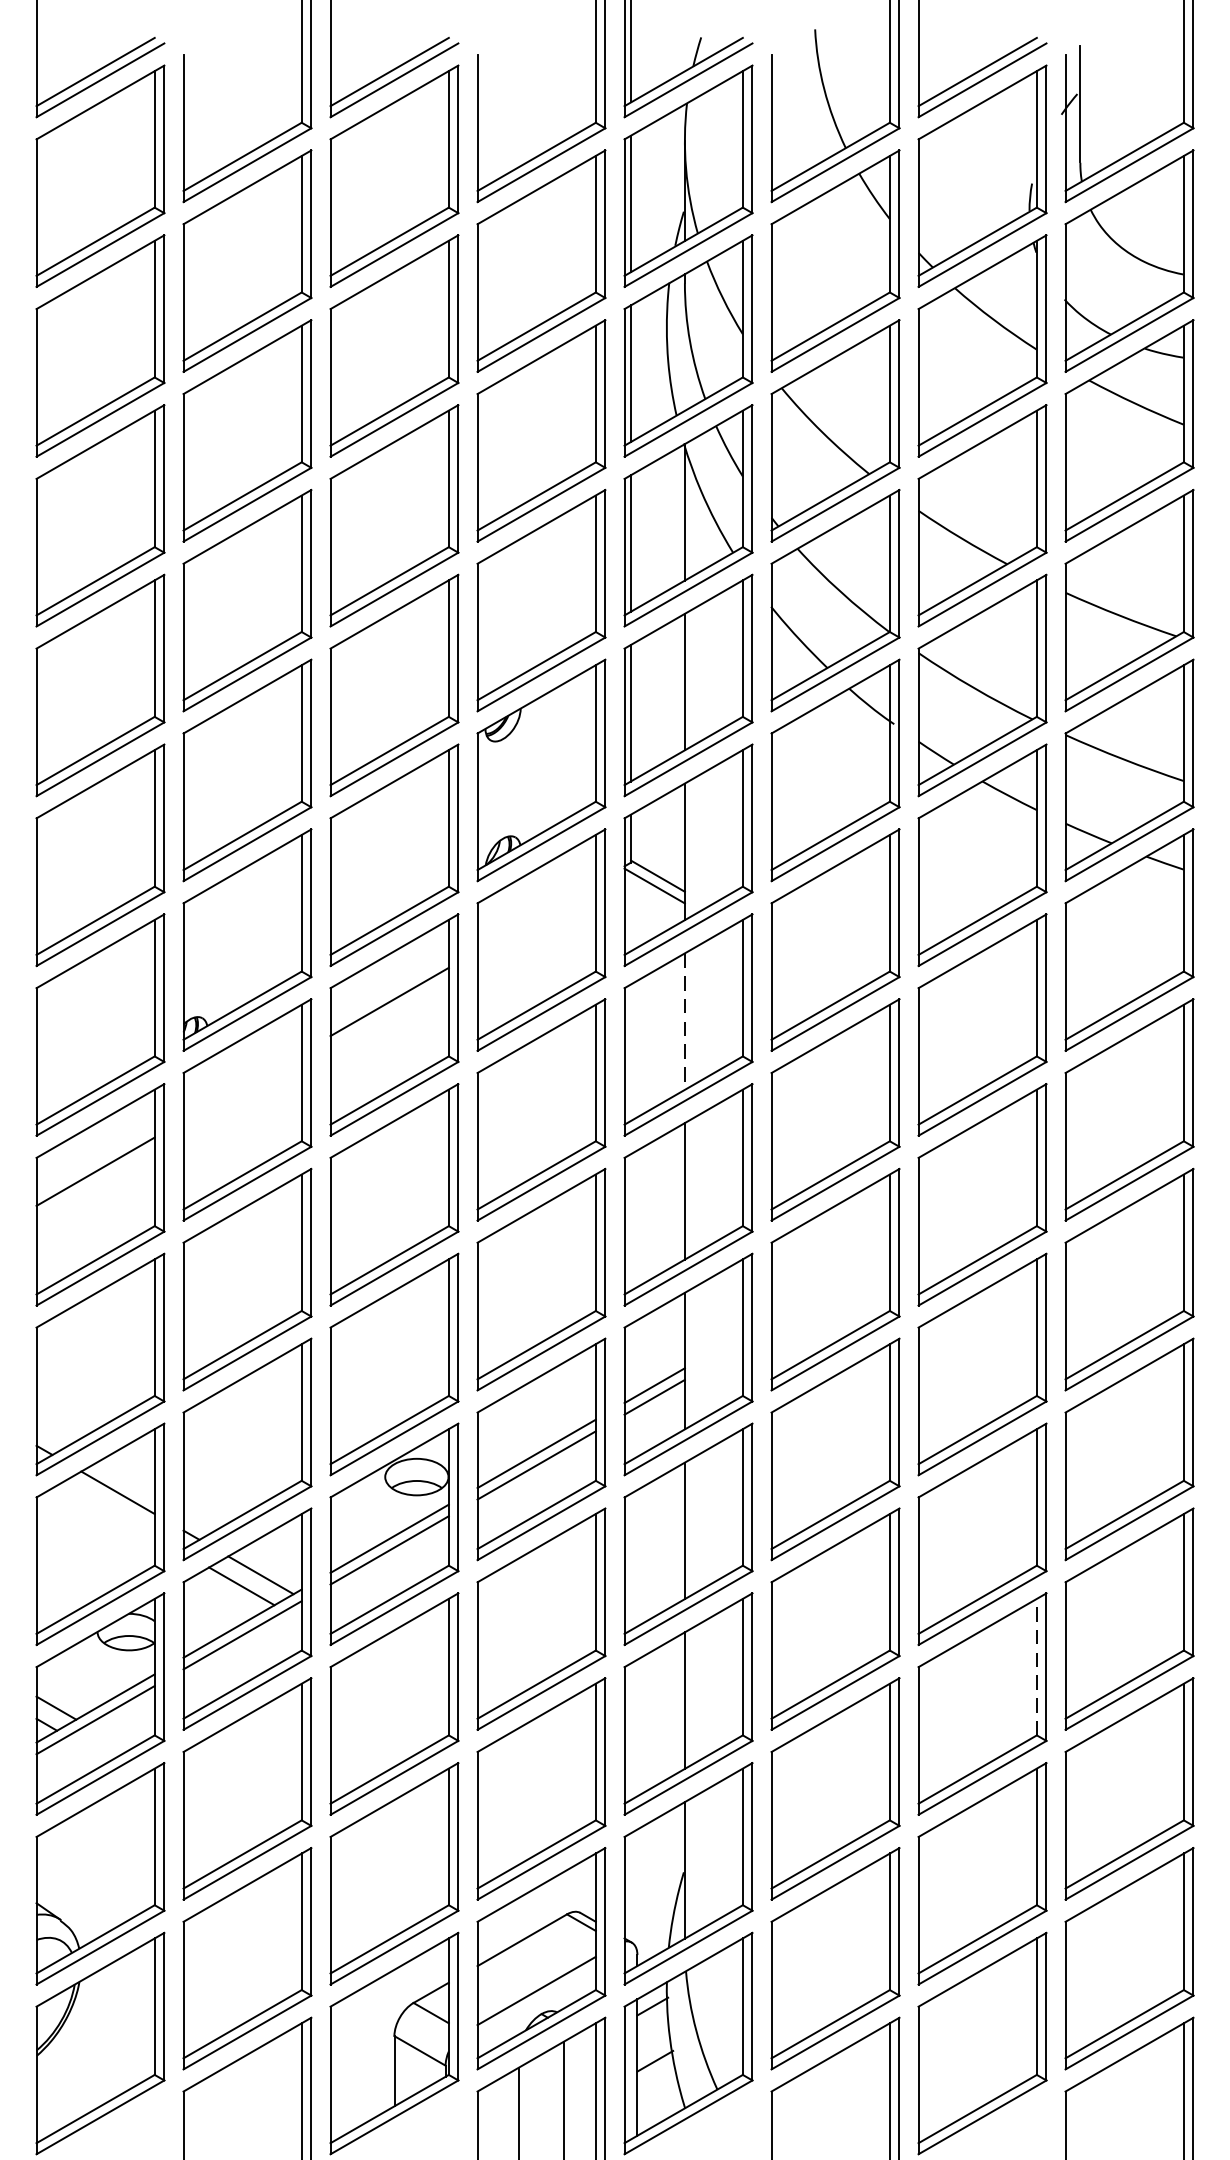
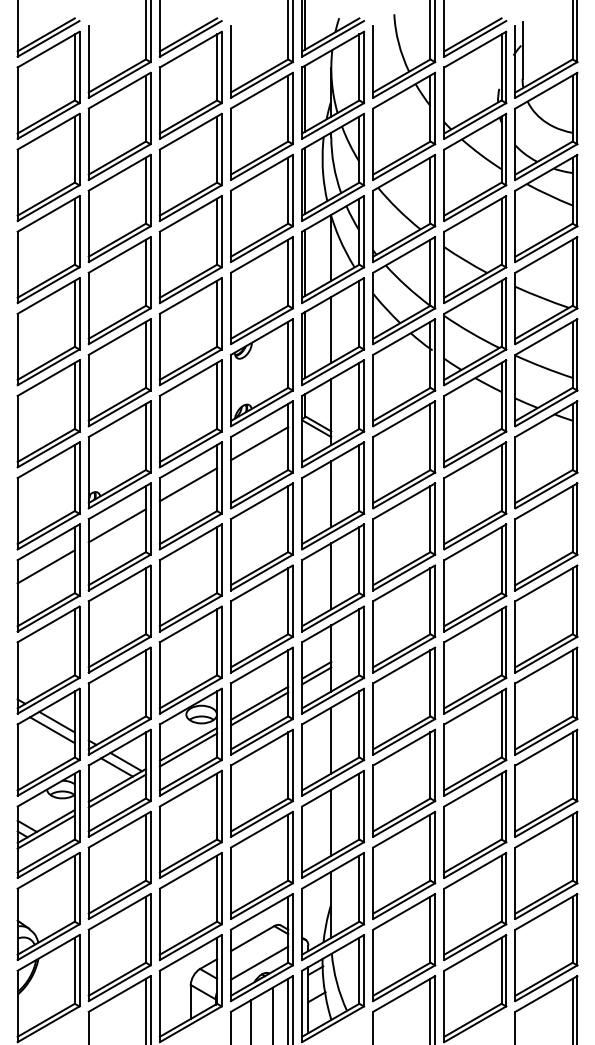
line: (536, 916) -> (259, 443), added
line: (685, 1022) -> (331, 494), dashed -> solid
line: (240, 1086) -> (116, 525), added
line: (108, 1509) -> (52, 730), added
line: (1036, 1667) -> (501, 806), dashed -> solid

